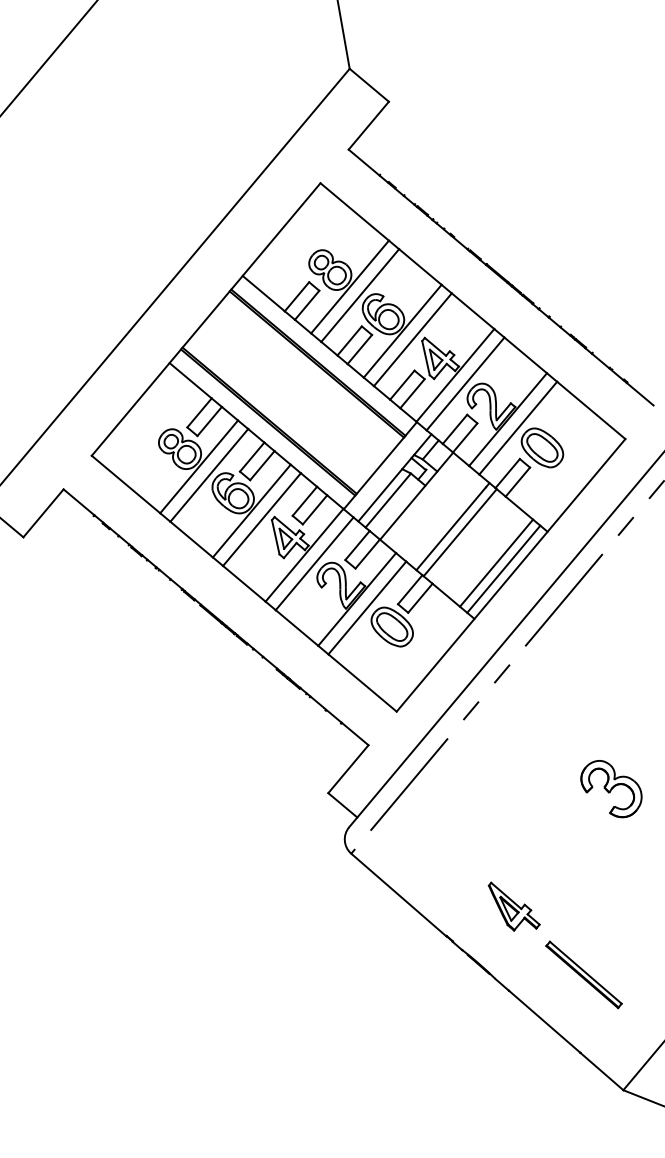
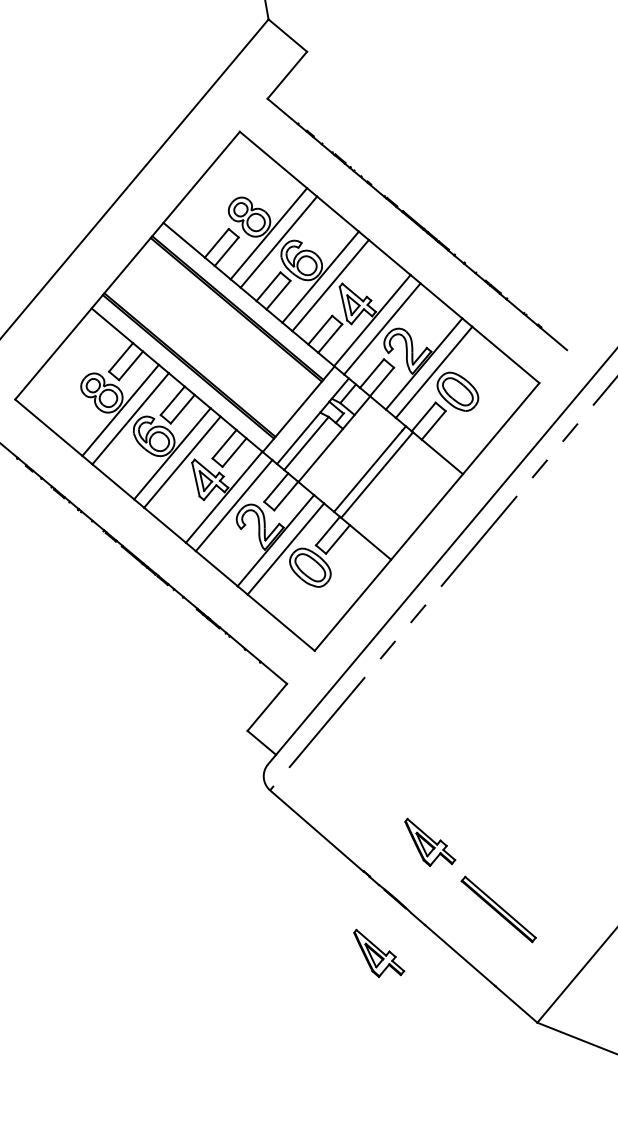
line: (496, 562) -> (412, 504), removed
line: (503, 568) -> (419, 510), removed
part: (611, 789) -> (525, 727), removed
part: (461, 1019) -> (378, 953), added

